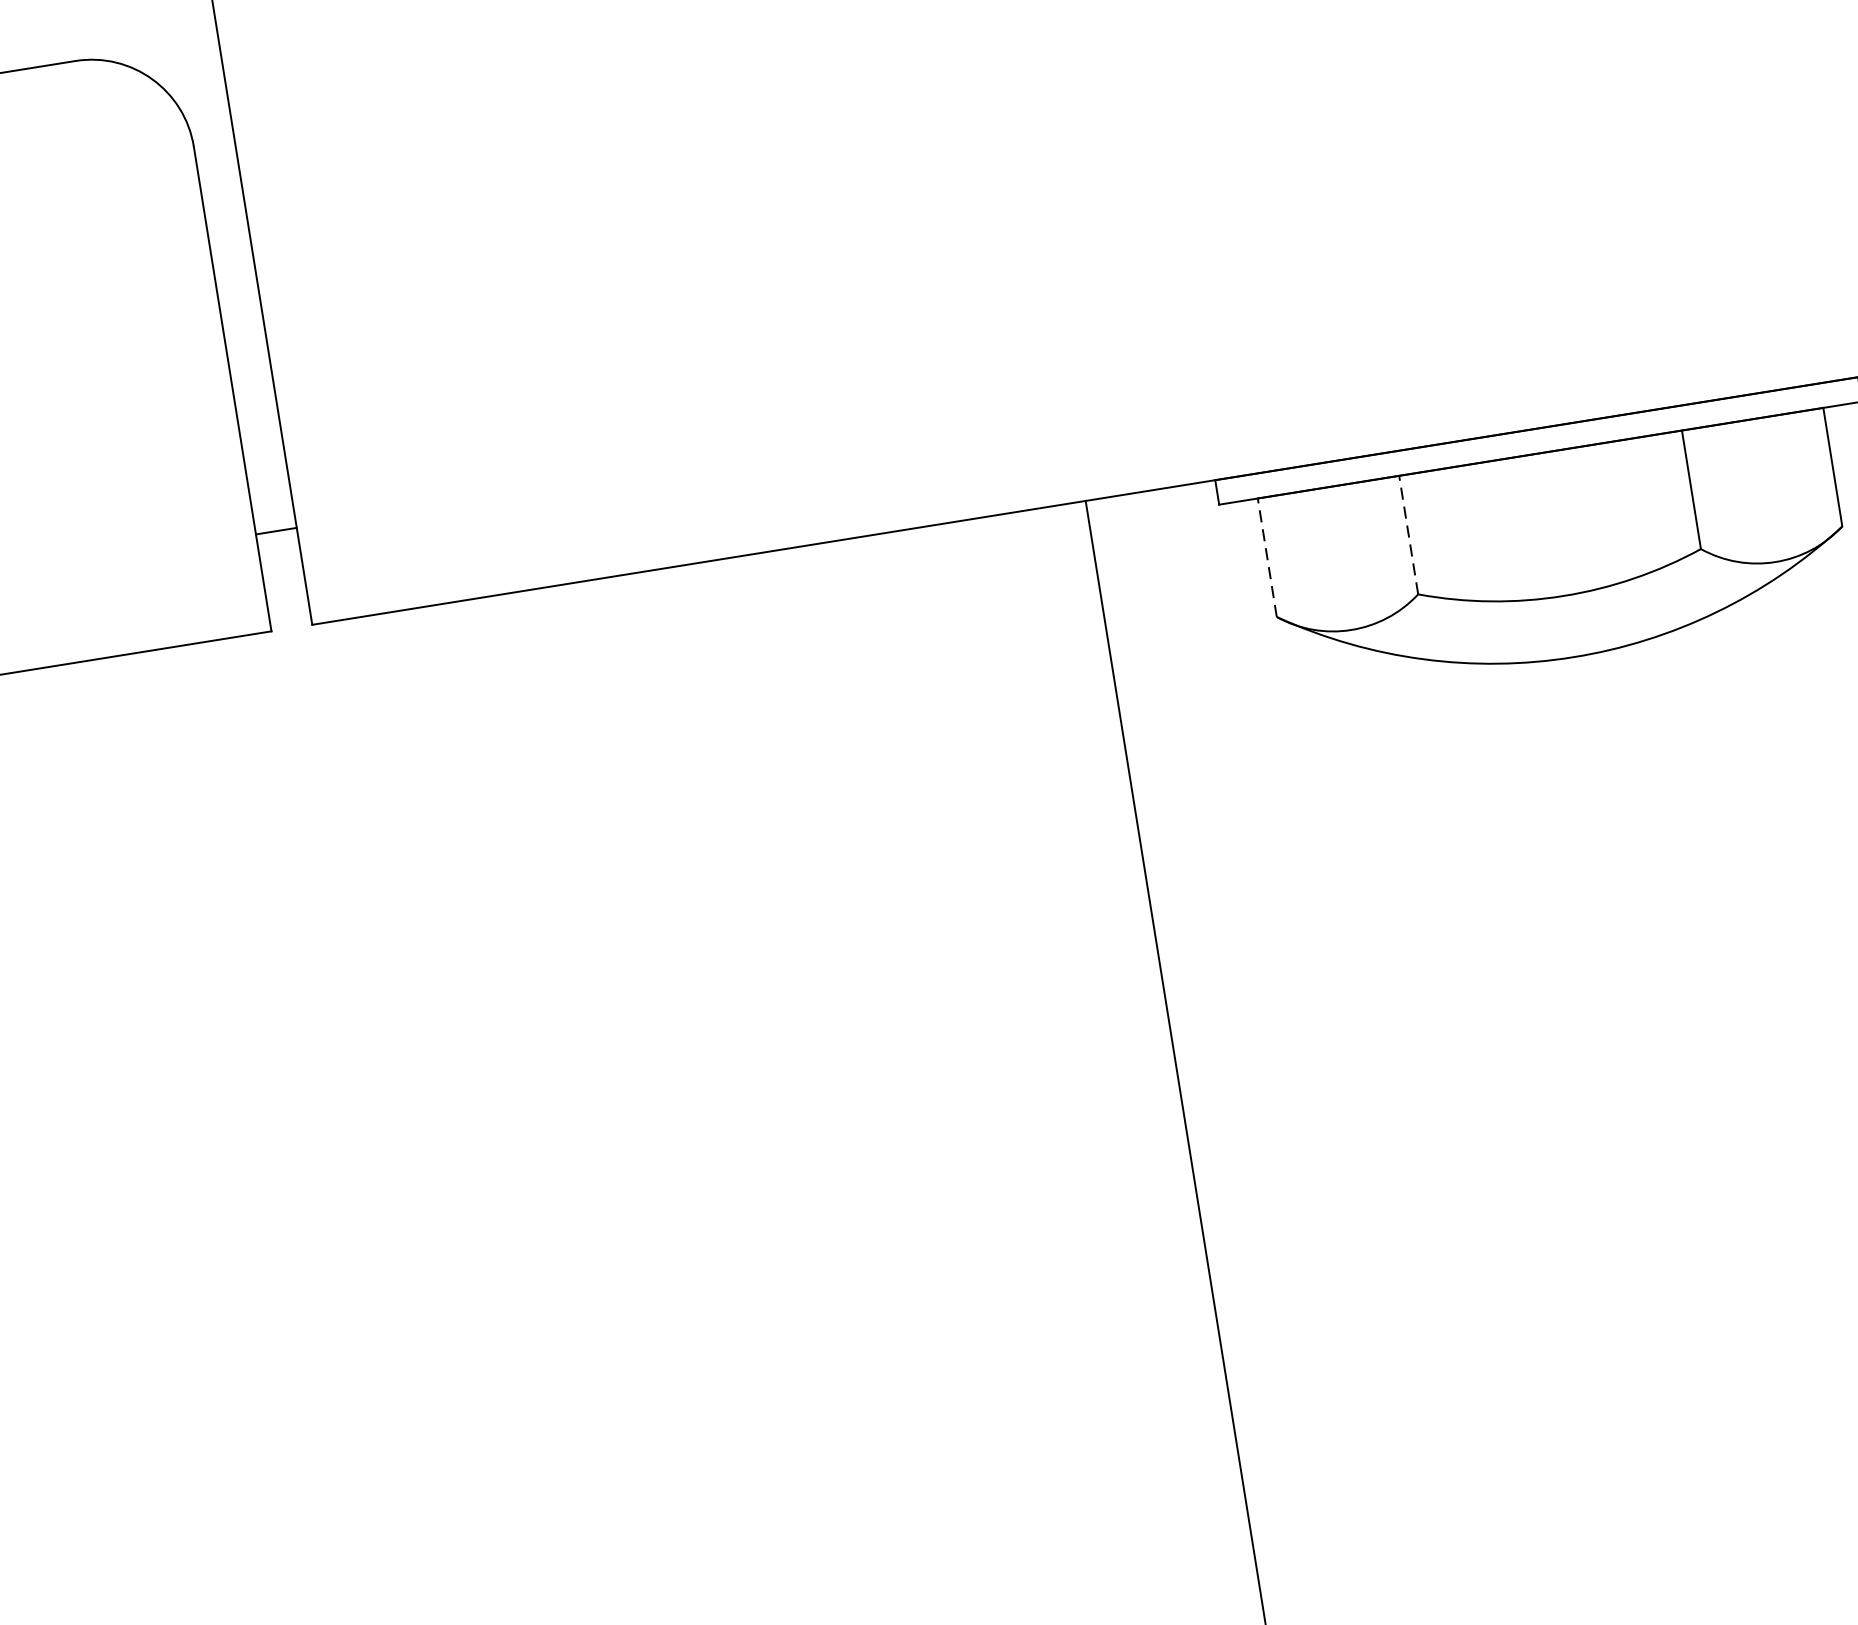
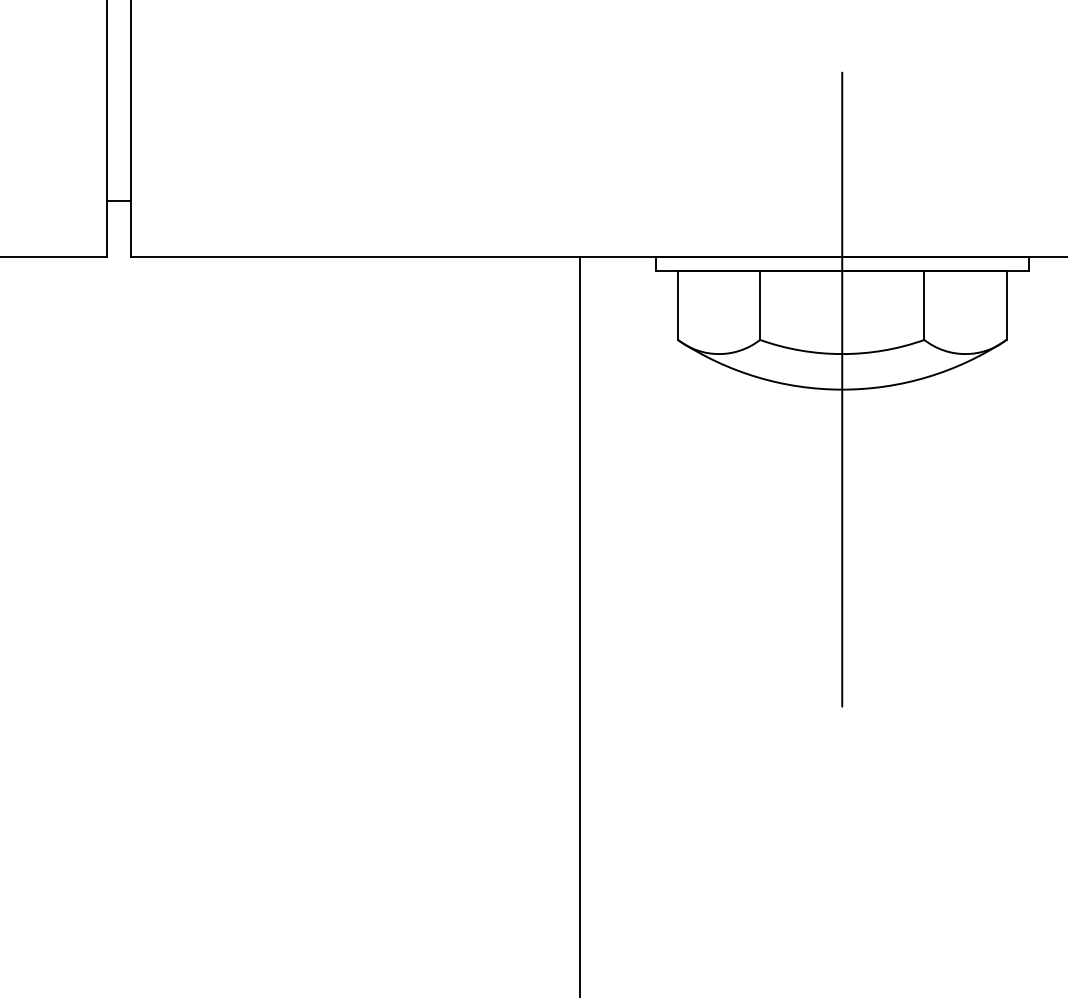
line: (1409, 534) -> (760, 305), dashed -> solid
line: (1266, 557) -> (677, 305), dashed -> solid
line: (1573, 656) -> (842, 389), added

